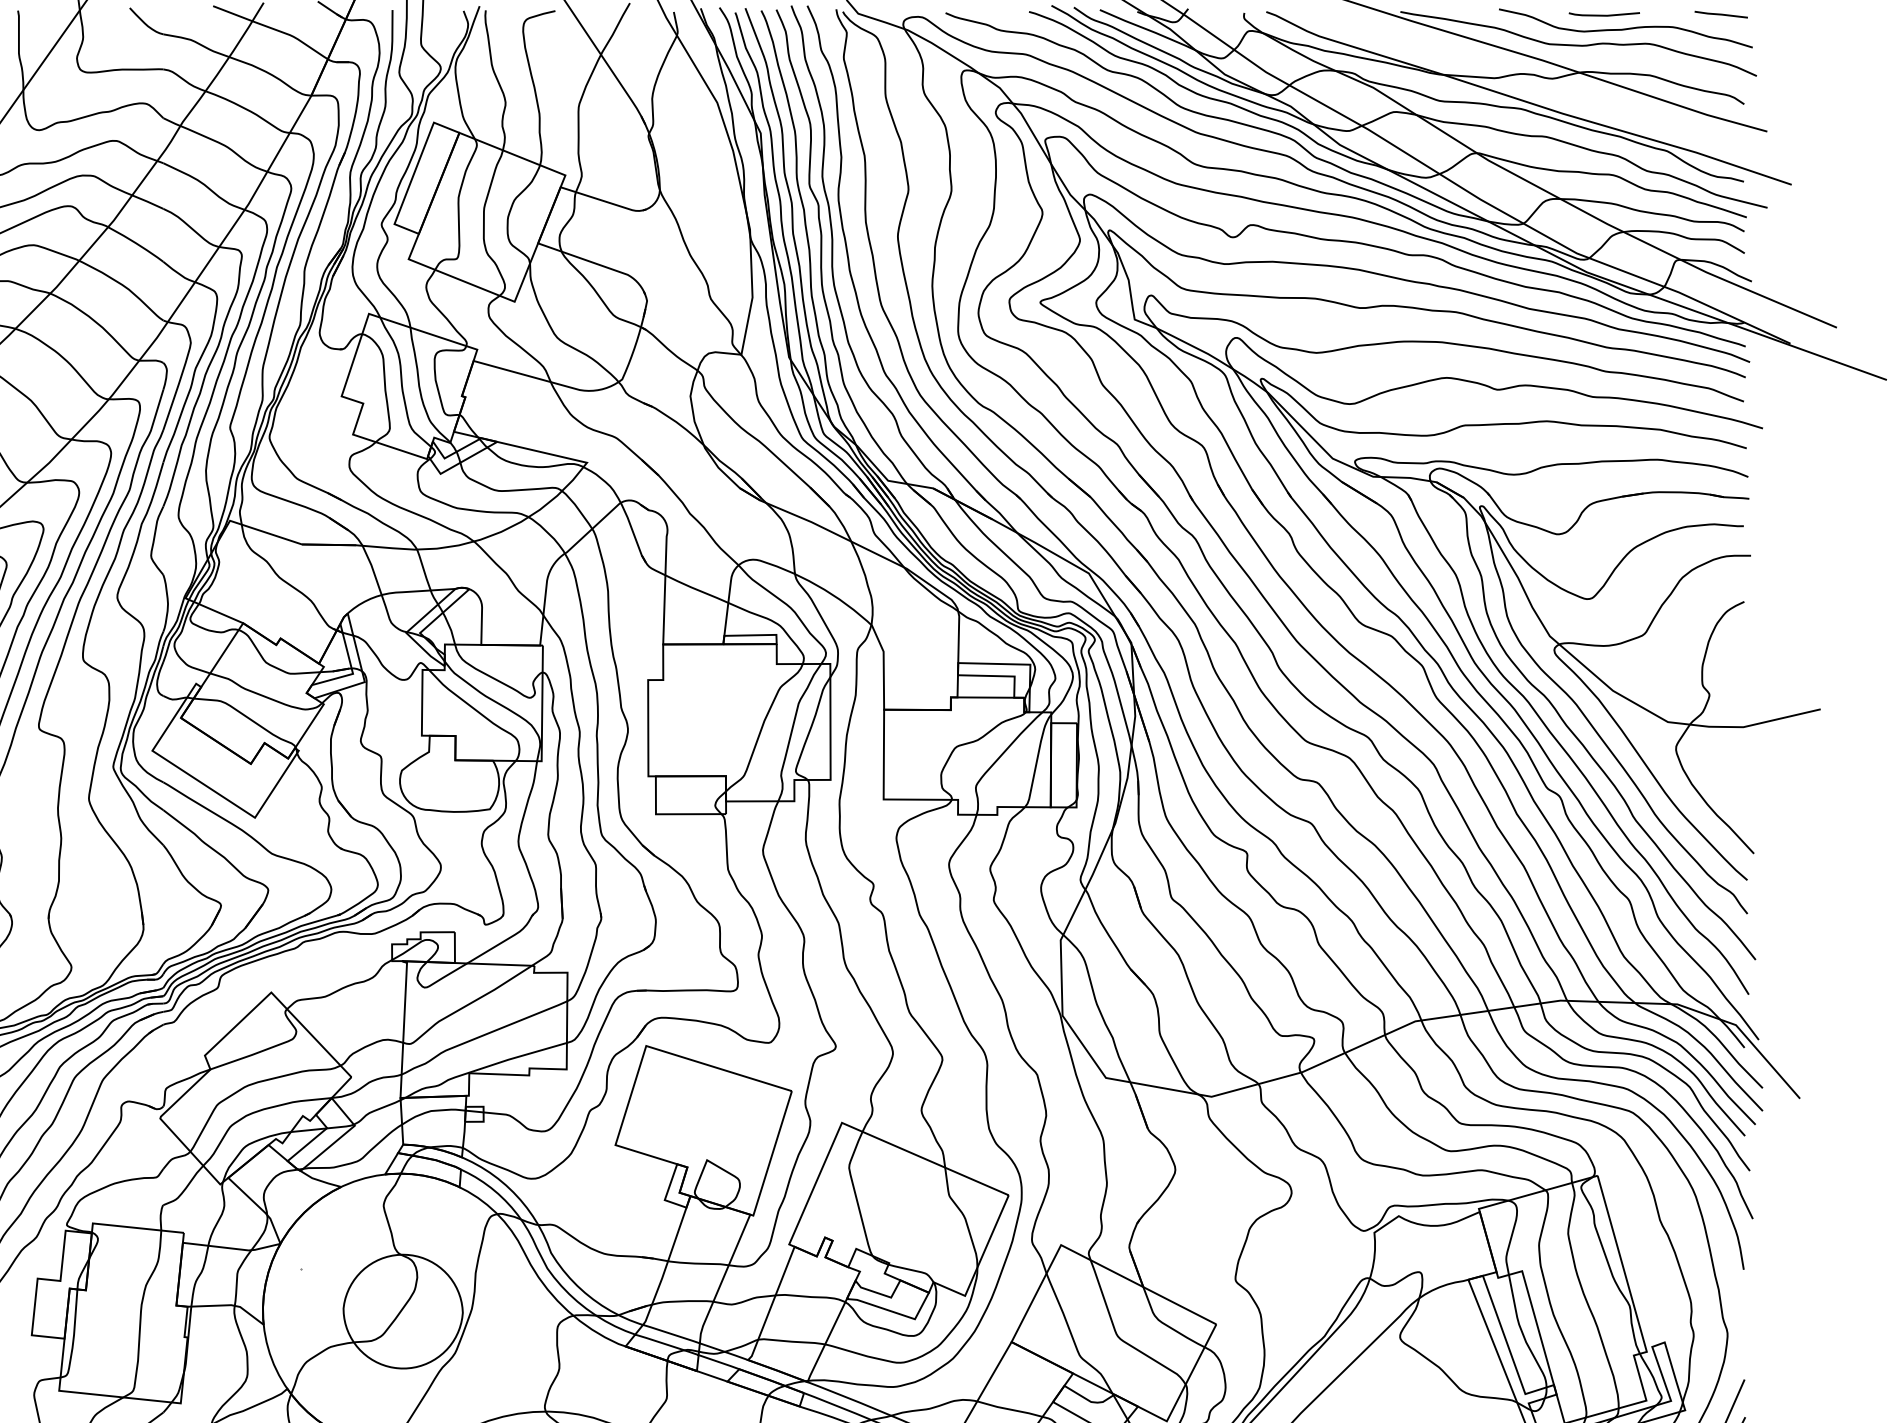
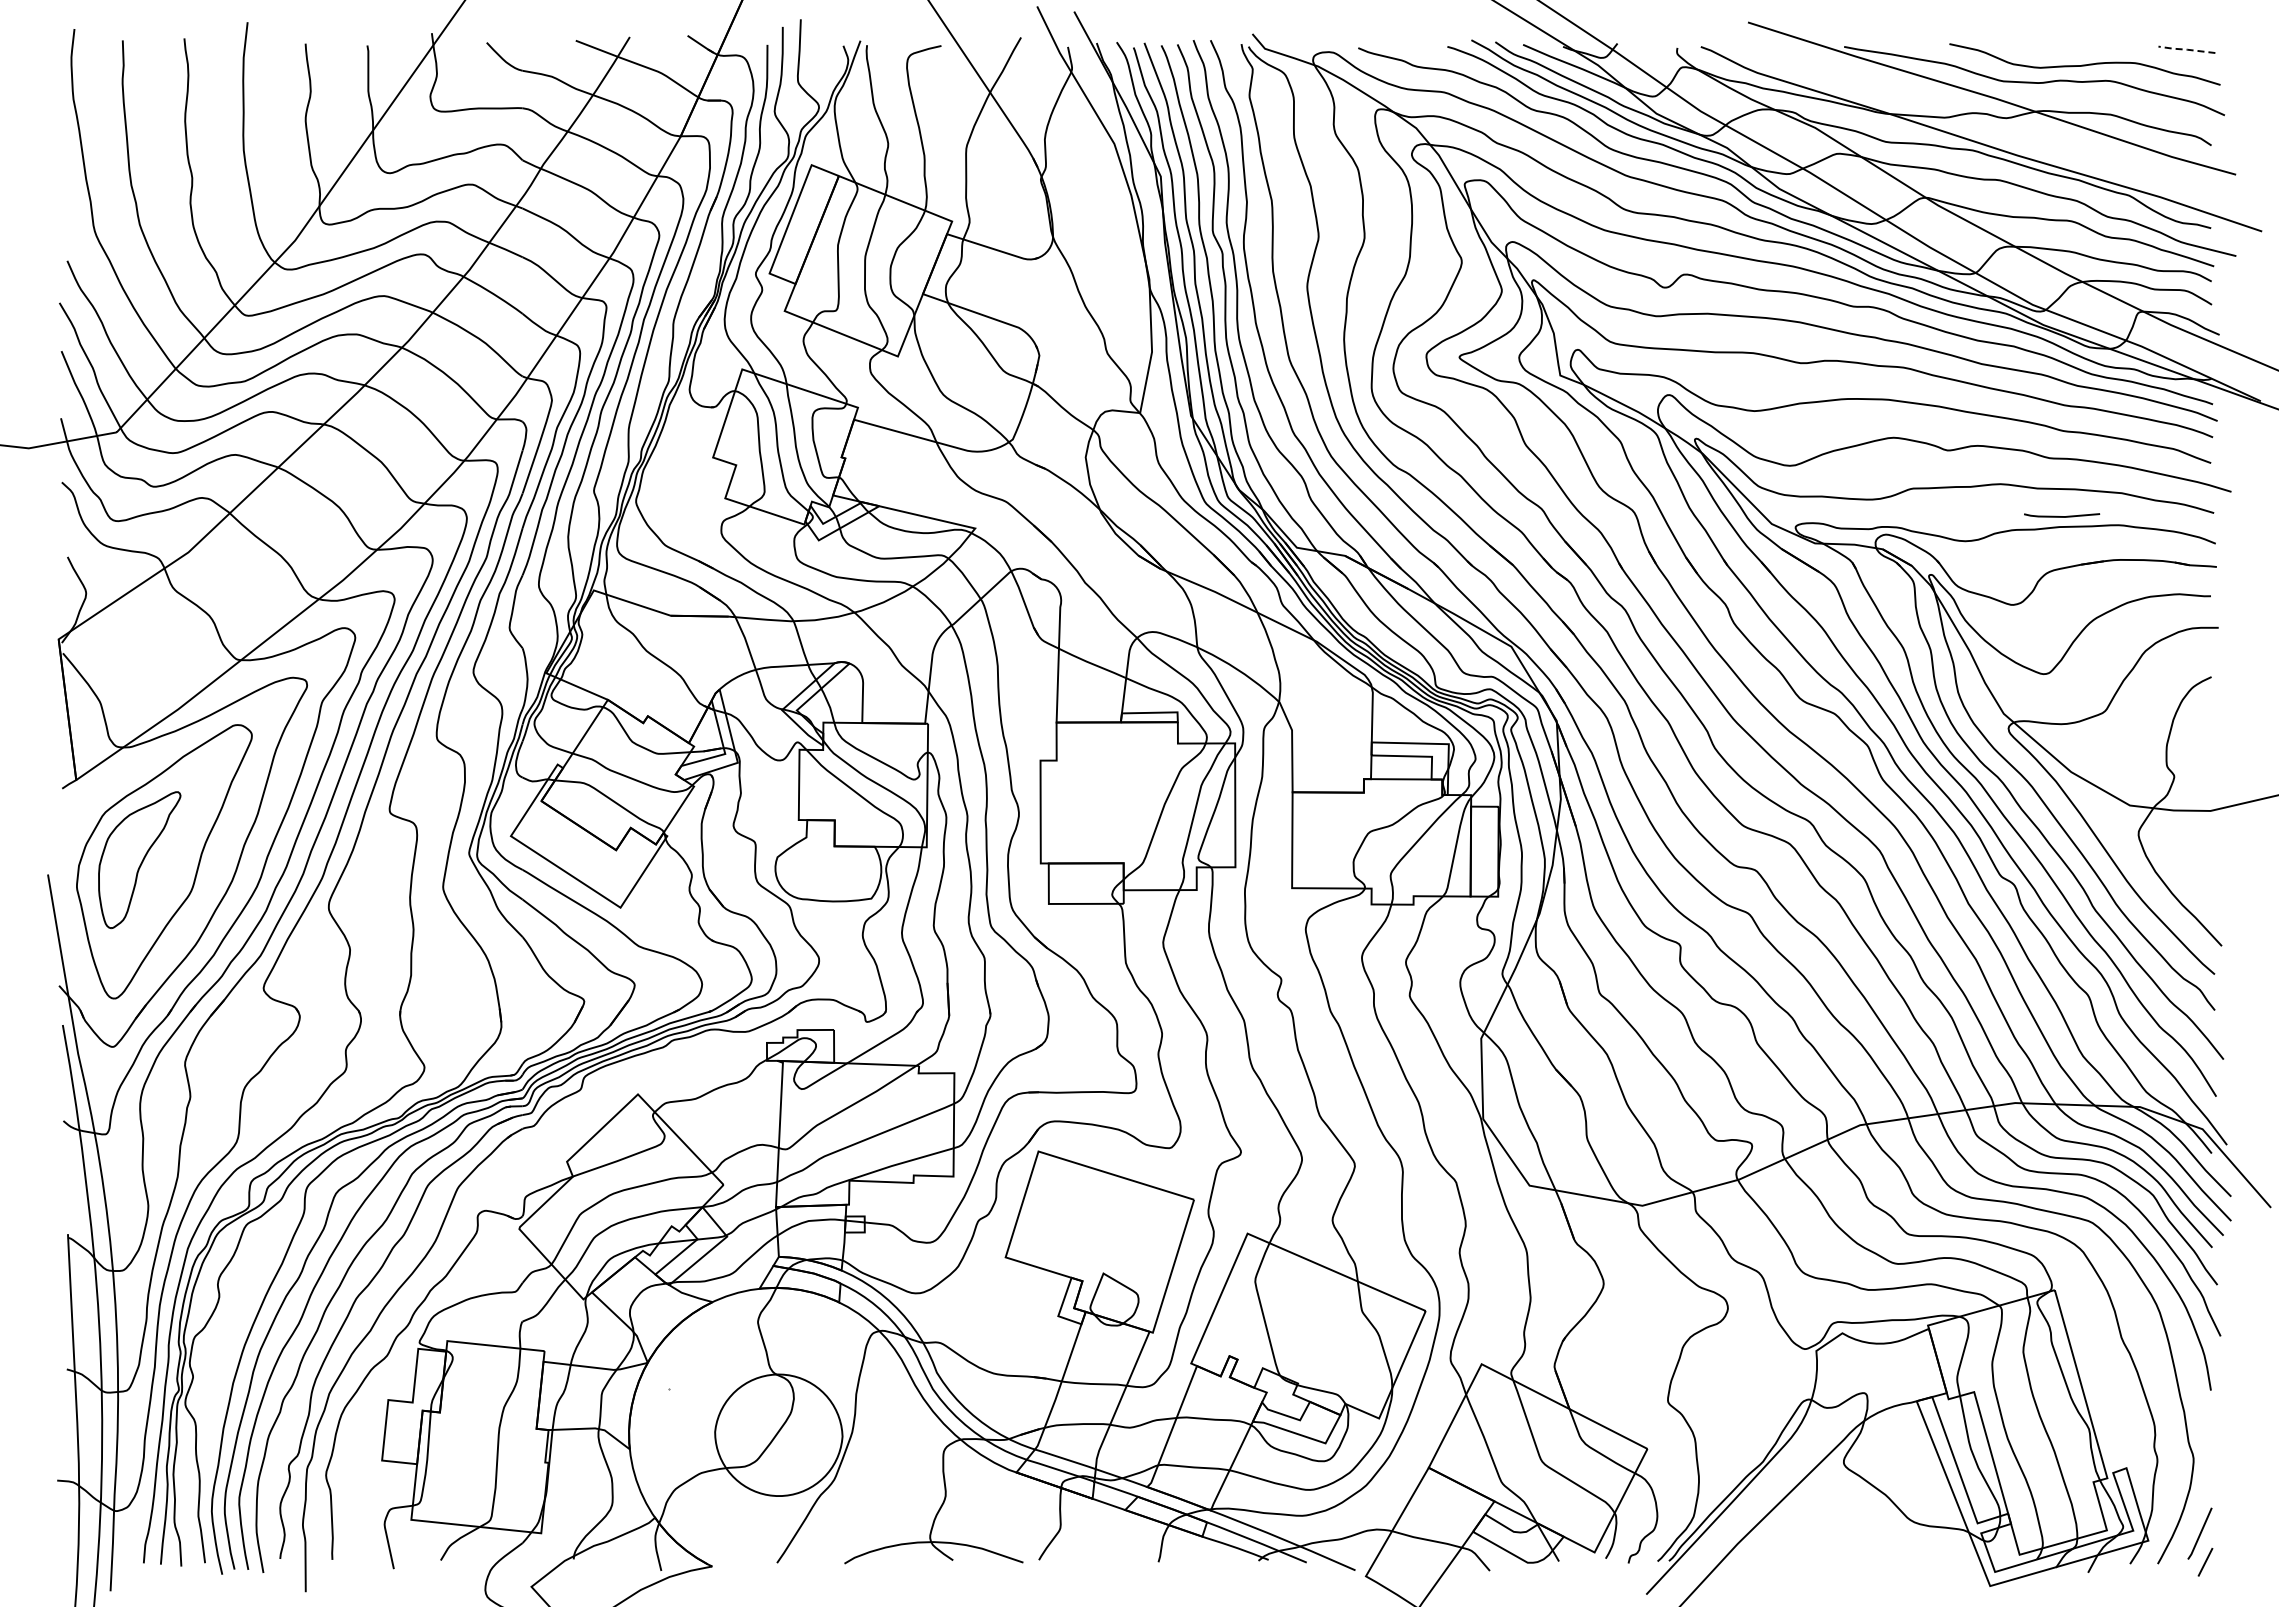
line: (1720, 14) -> (2186, 49), solid -> dashed
line: (1604, 15) -> (2062, 516), moved

